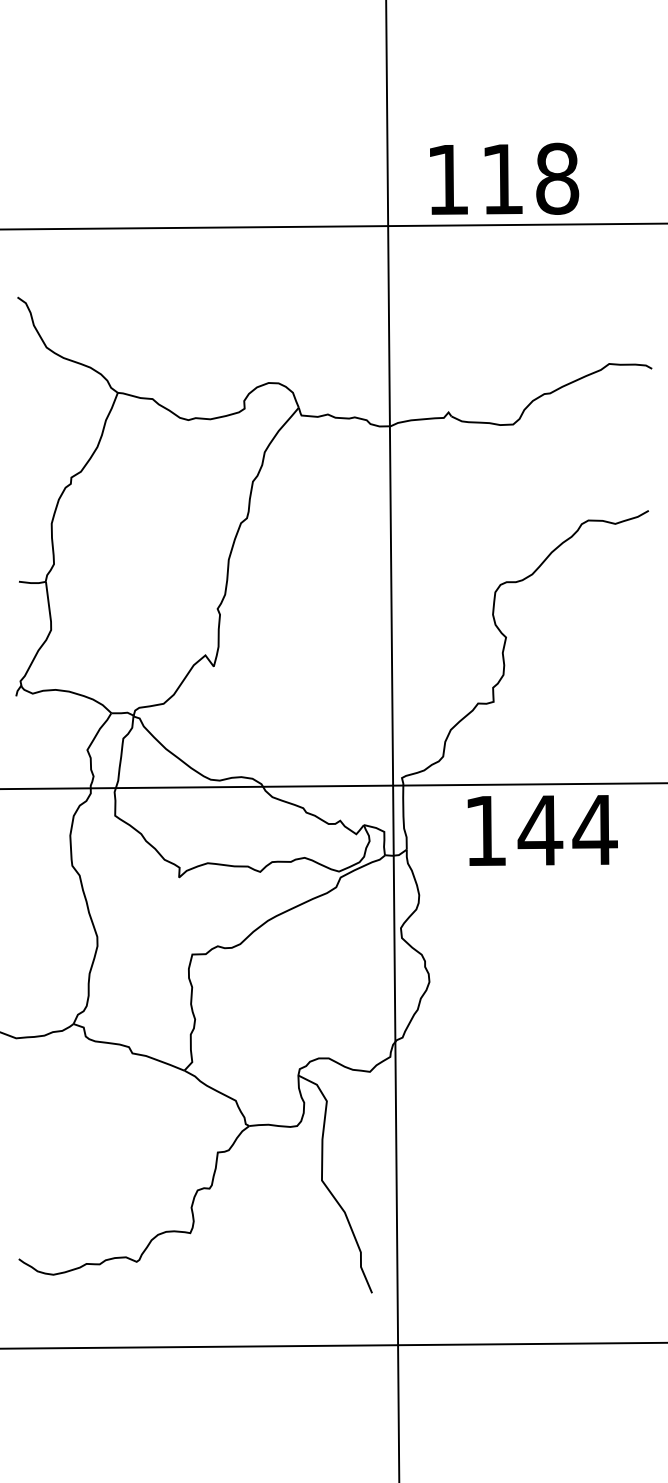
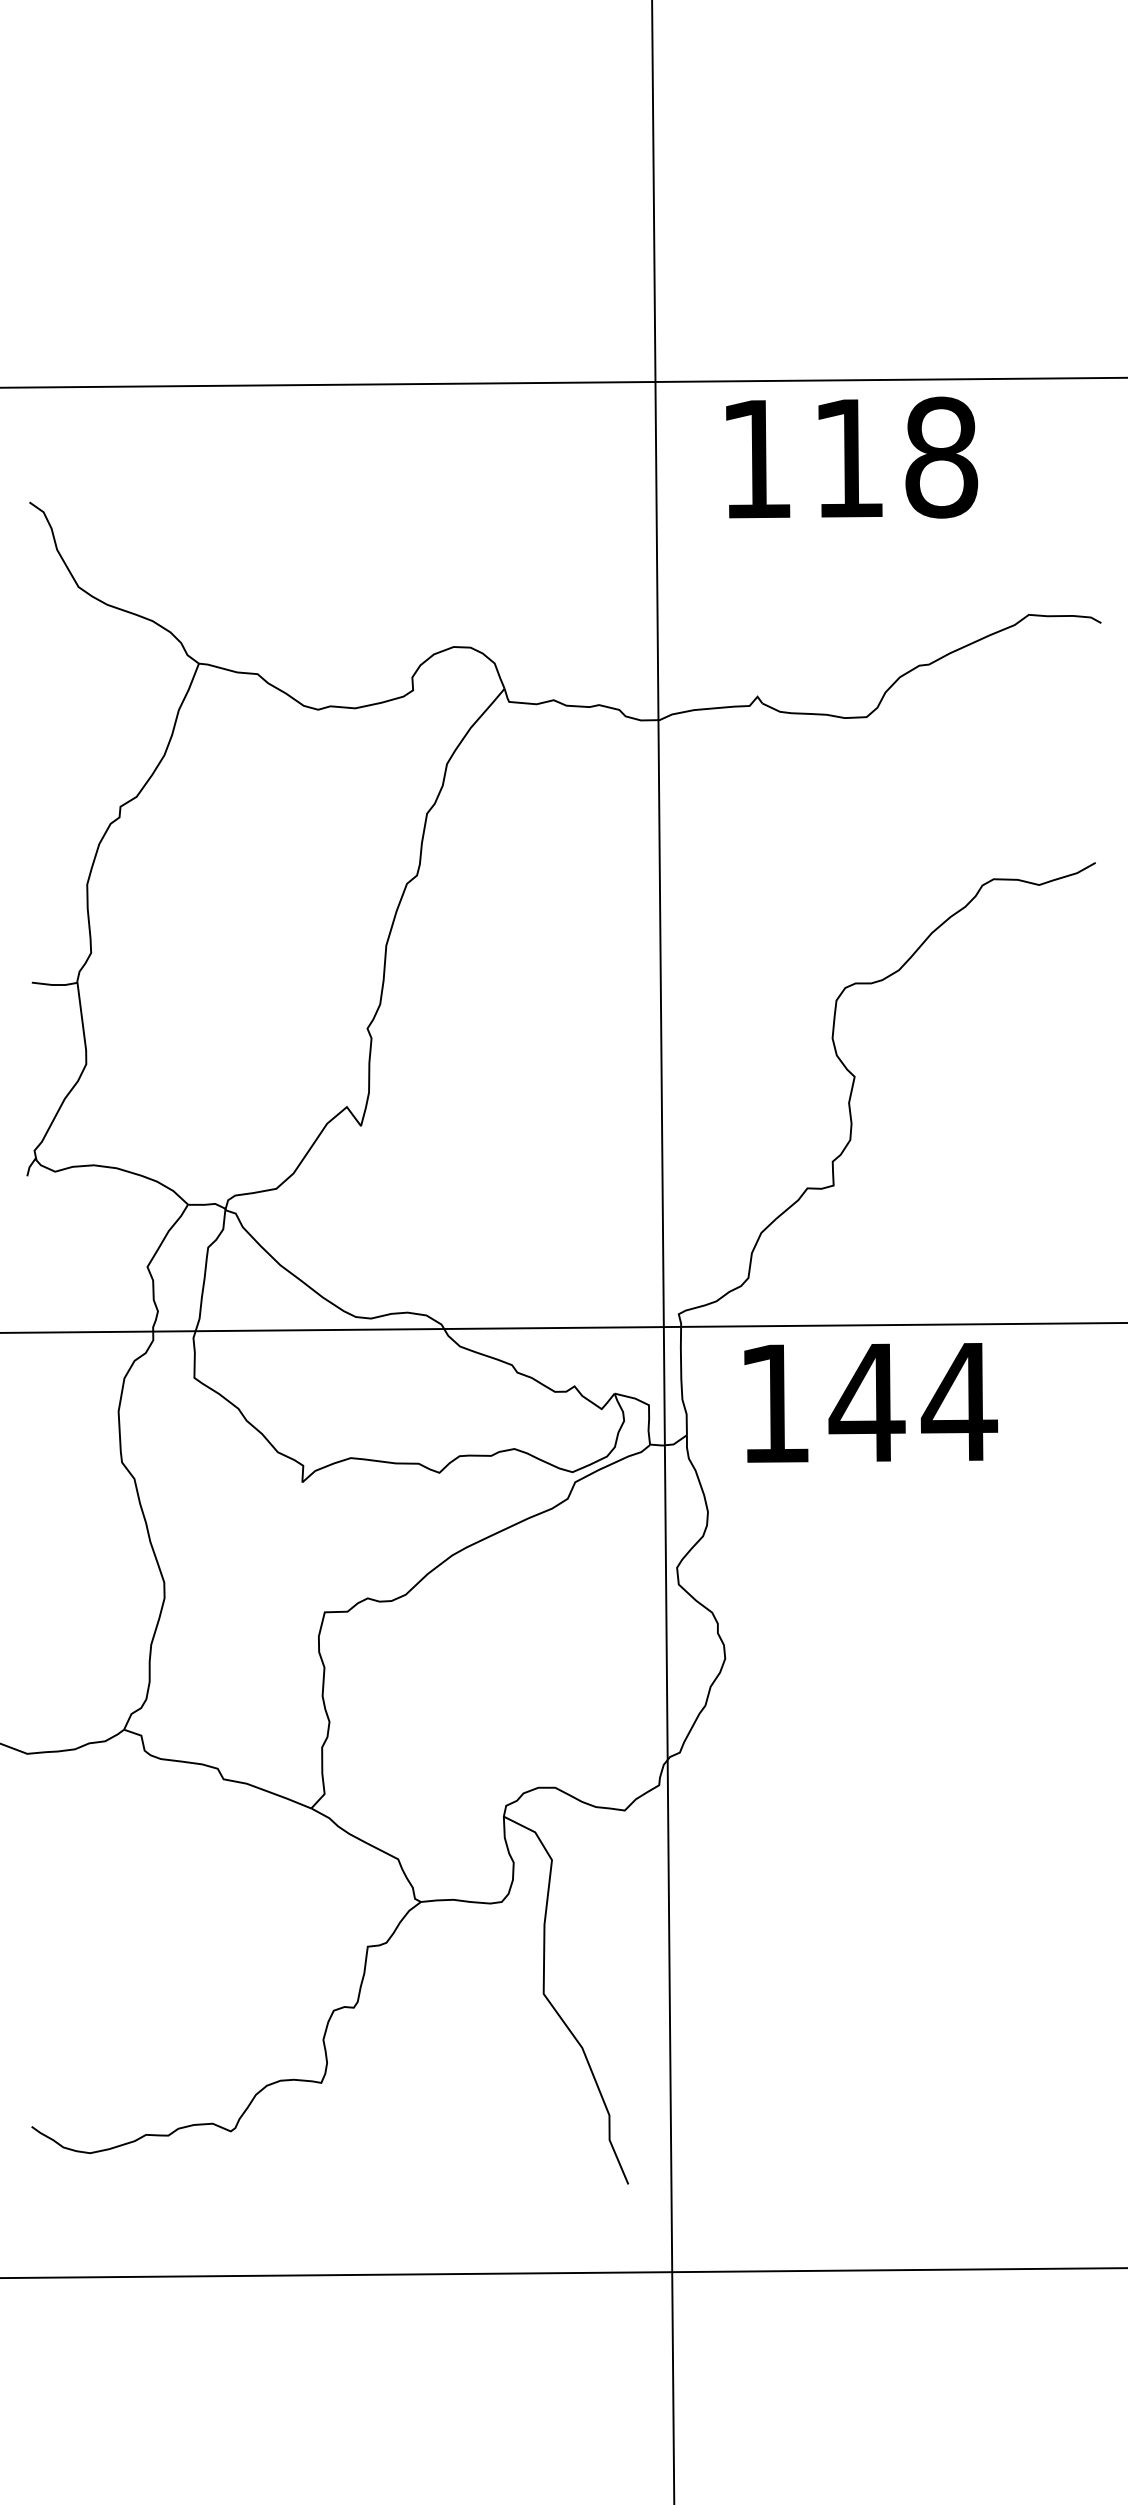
text: (504, 178) -> (851, 456), moved
text: (542, 830) -> (870, 1402), moved

